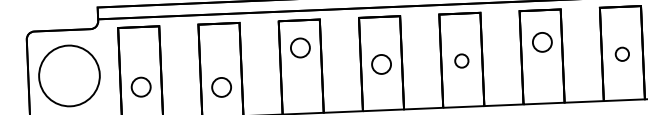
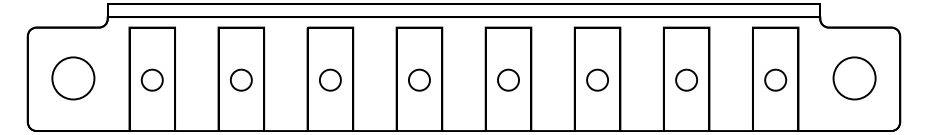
circle: (542, 41) -> (597, 79), moved
circle: (300, 47) -> (330, 79), moved
circle: (622, 53) -> (686, 79), size x1.43
circle: (461, 60) -> (508, 79), size x1.43
circle: (69, 76) -> (73, 78), size x0.62
circle: (140, 86) -> (151, 79), moved
circle: (221, 86) -> (241, 79), moved

